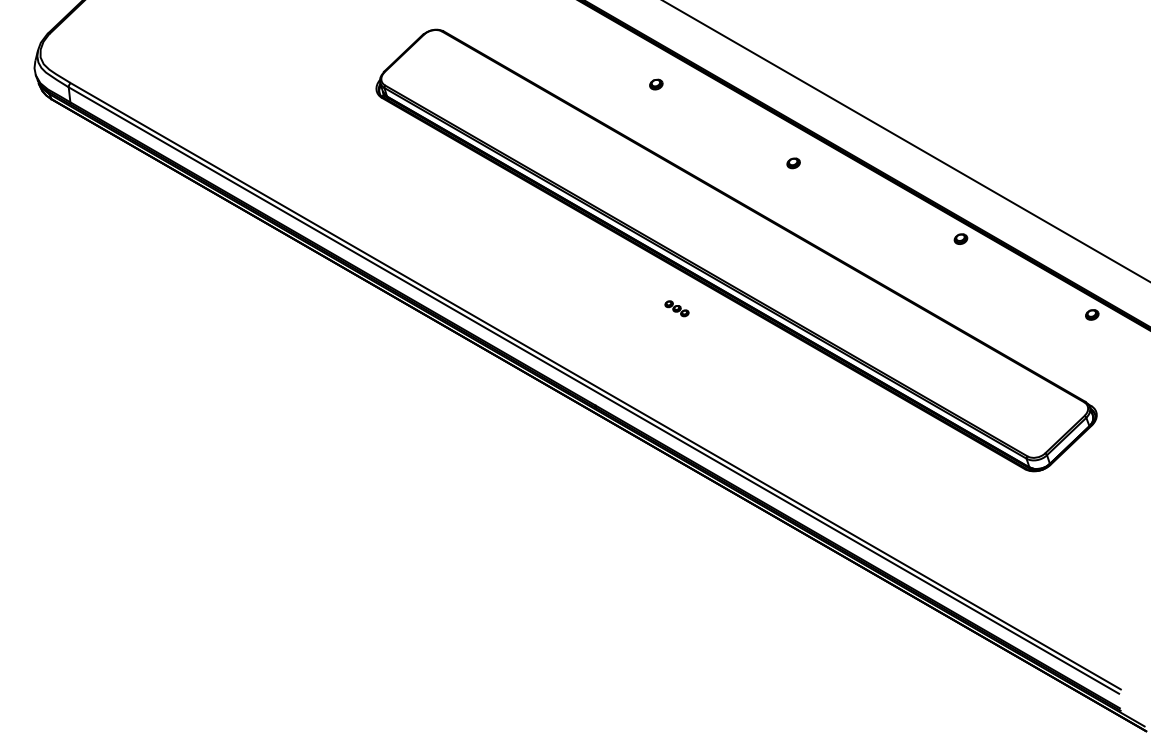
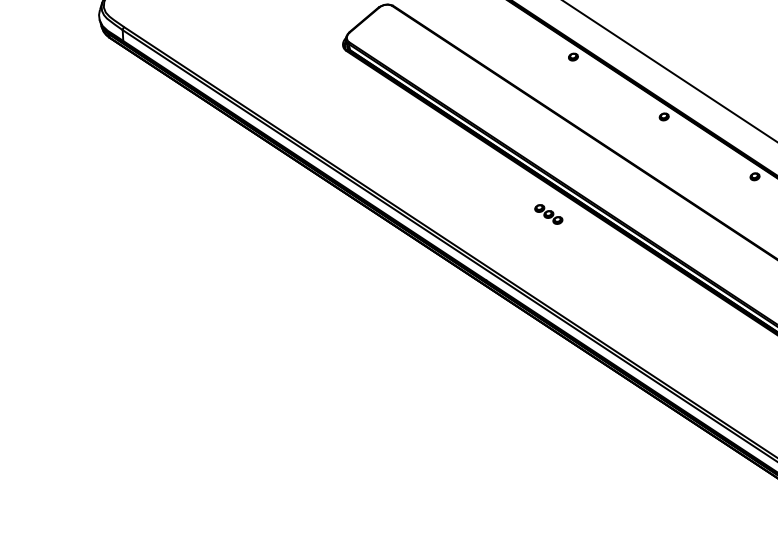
part: (656, 84) -> (573, 57), moved
part: (793, 163) -> (664, 117), moved
part: (676, 308) -> (548, 214), size x1.67

